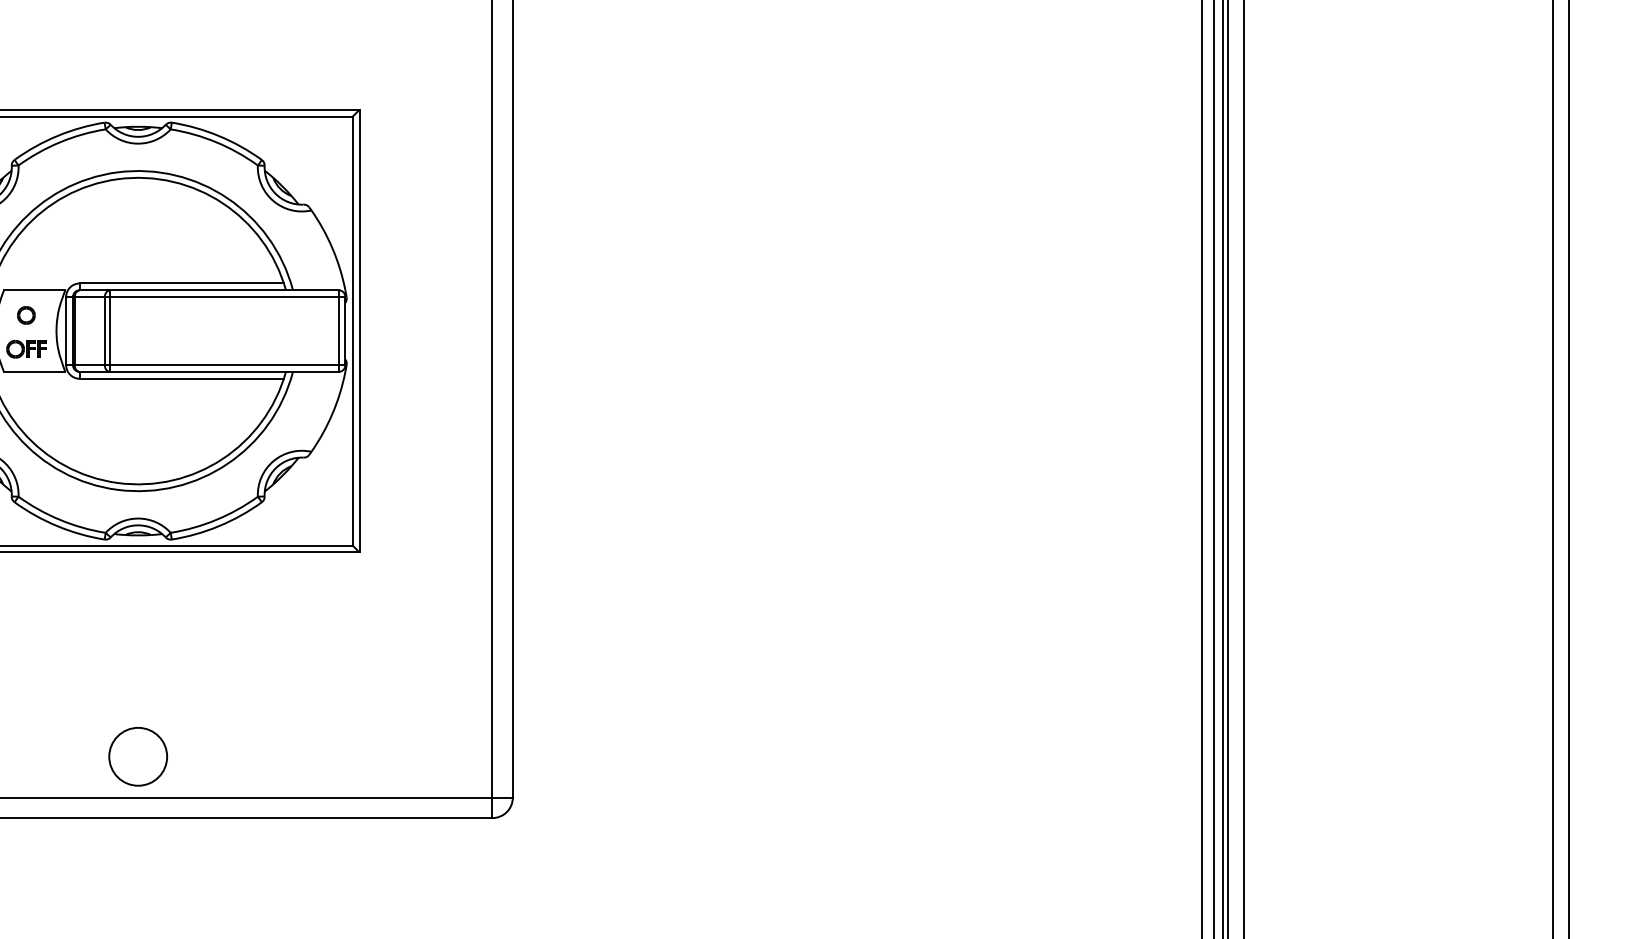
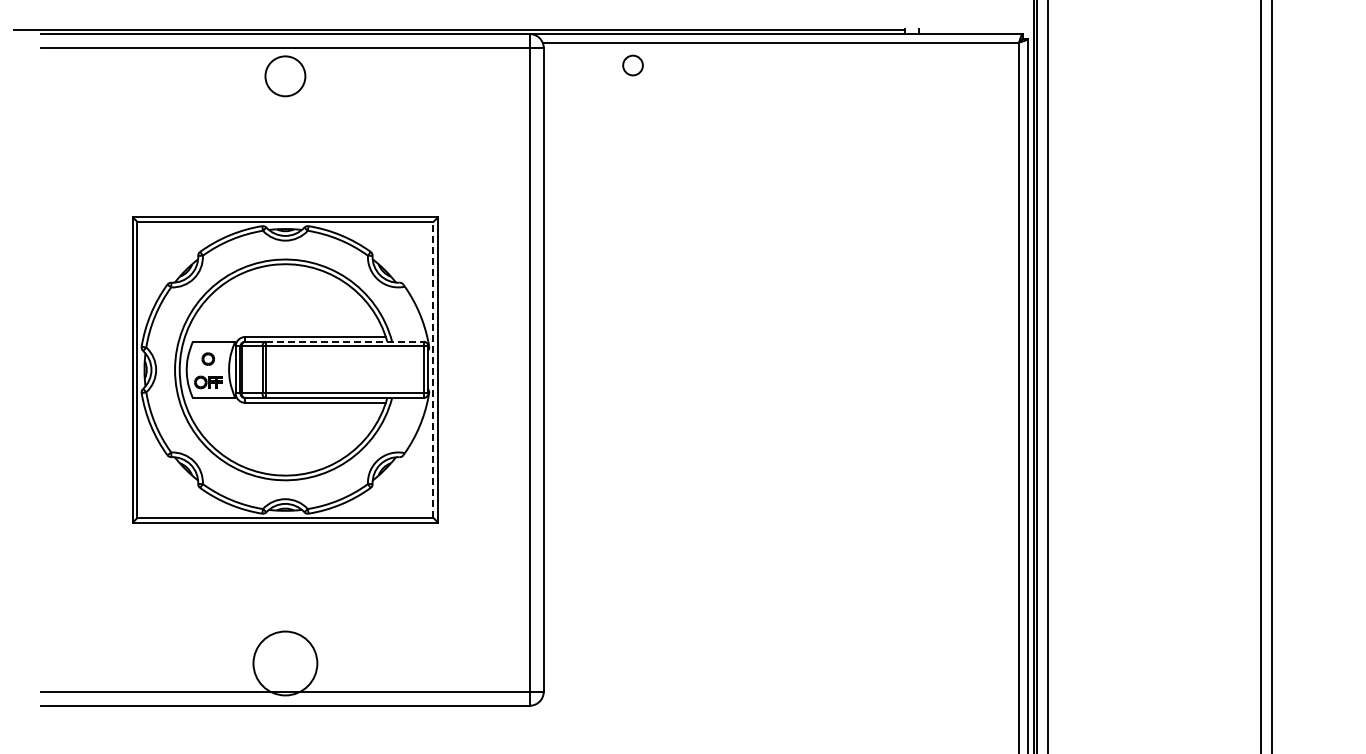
line: (223, 289) -> (344, 341), solid -> dashed
line: (352, 330) -> (433, 369), solid -> dashed
circle: (138, 756) -> (285, 663), size x1.6

